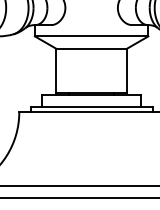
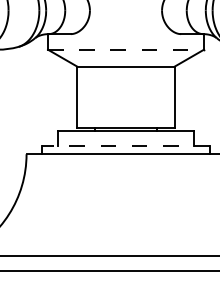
line: (92, 36) -> (126, 49), solid -> dashed
line: (92, 106) -> (126, 146), solid -> dashed

